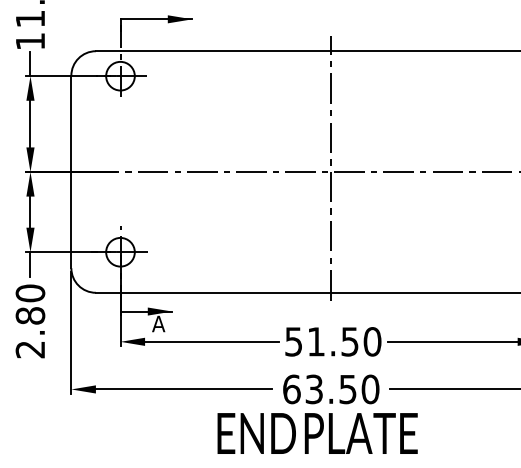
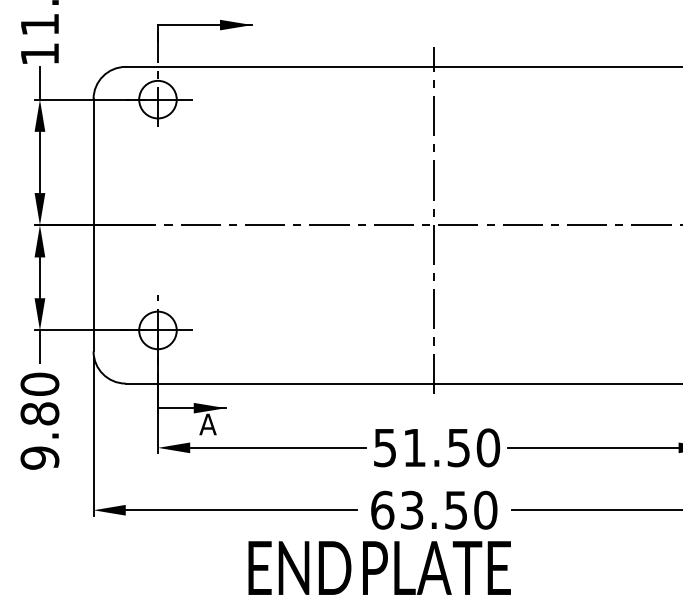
text: (30, 349) -> (39, 457), 2.80 -> 9.80
text: (317, 433) -> (379, 568), moved

